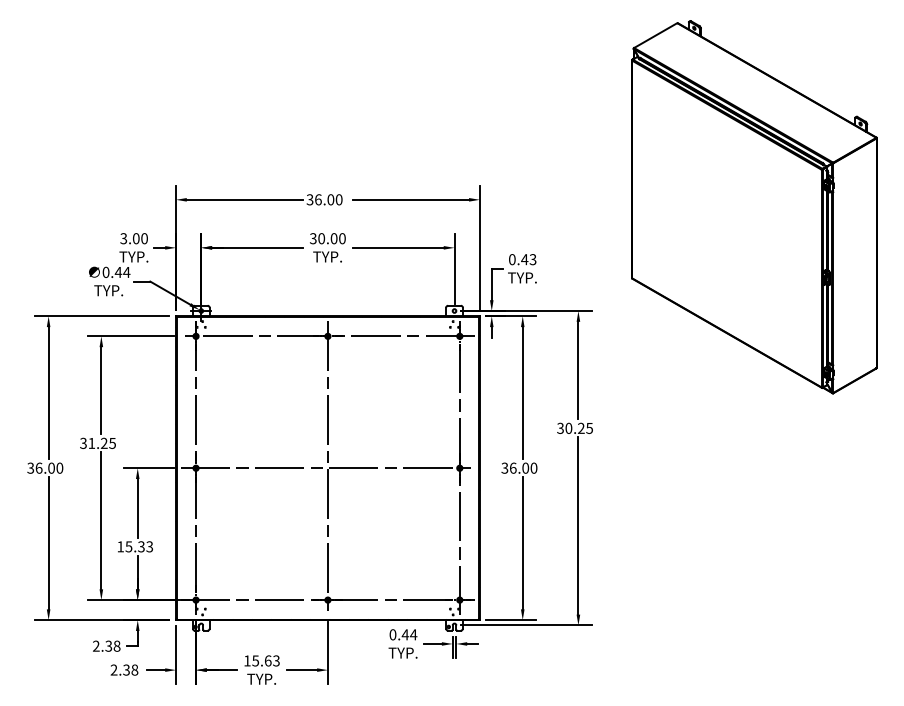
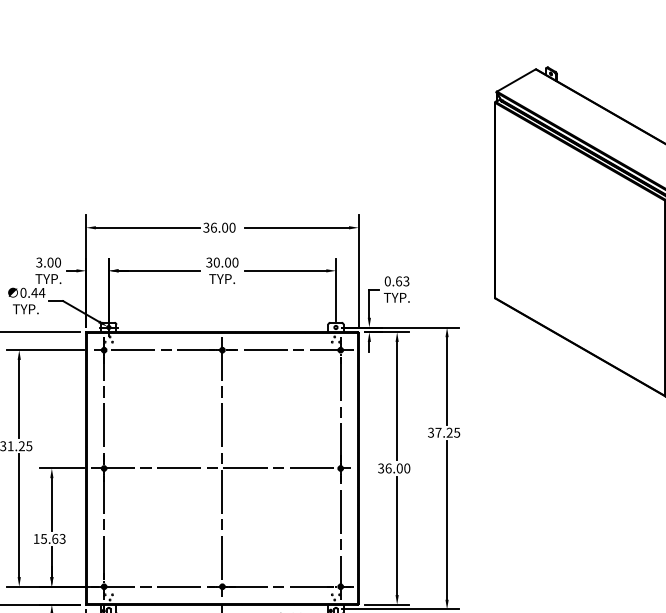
text: (524, 259) -> (398, 281), 0.43 -> 0.63
text: (568, 427) -> (438, 431), 30.25 -> 37.25
text: (141, 546) -> (55, 538), 15.33 -> 15.63

